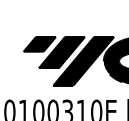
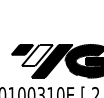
fill: (60, 51) -> (36, 54), removed

